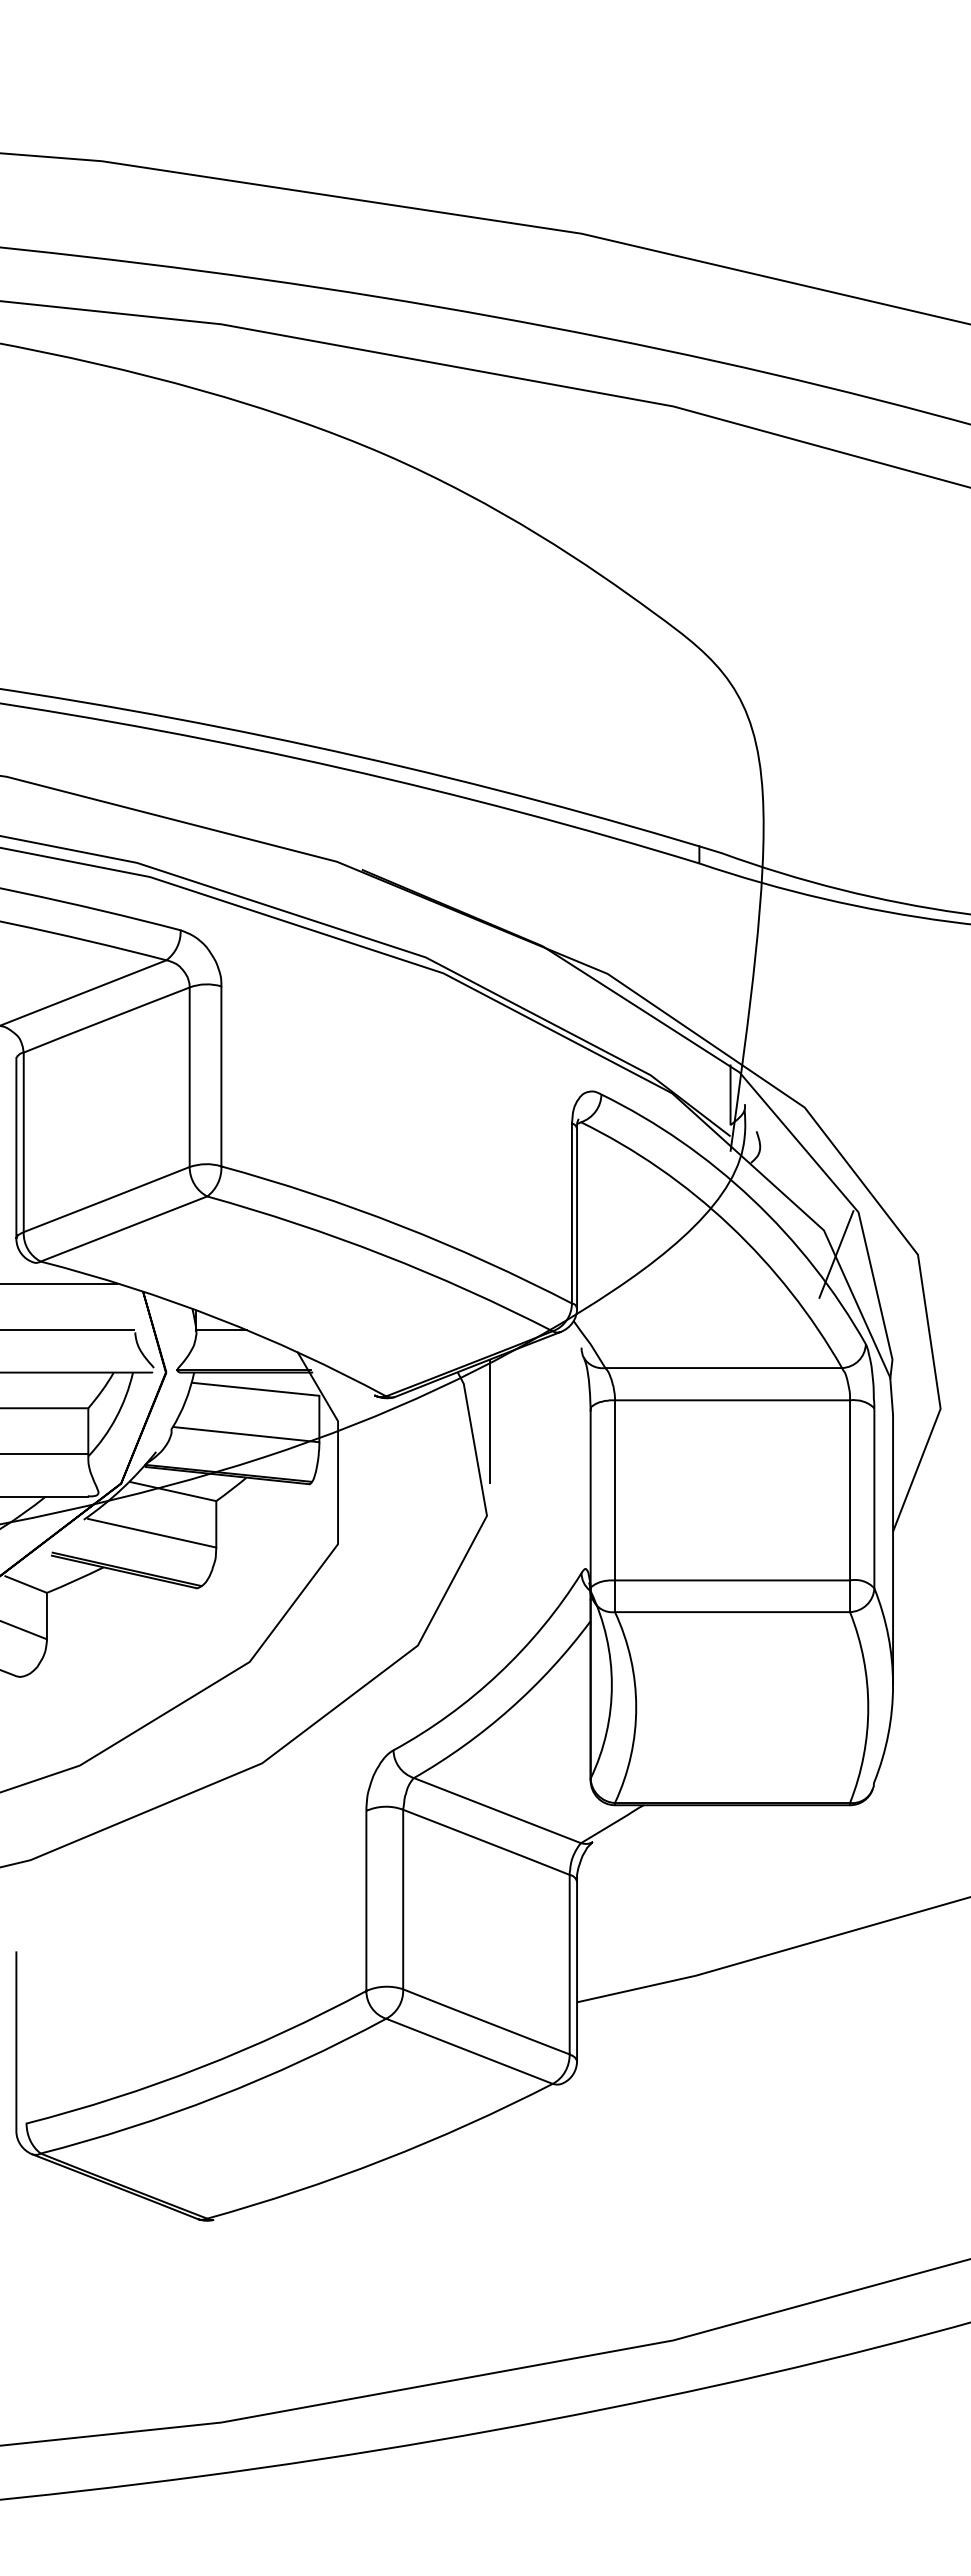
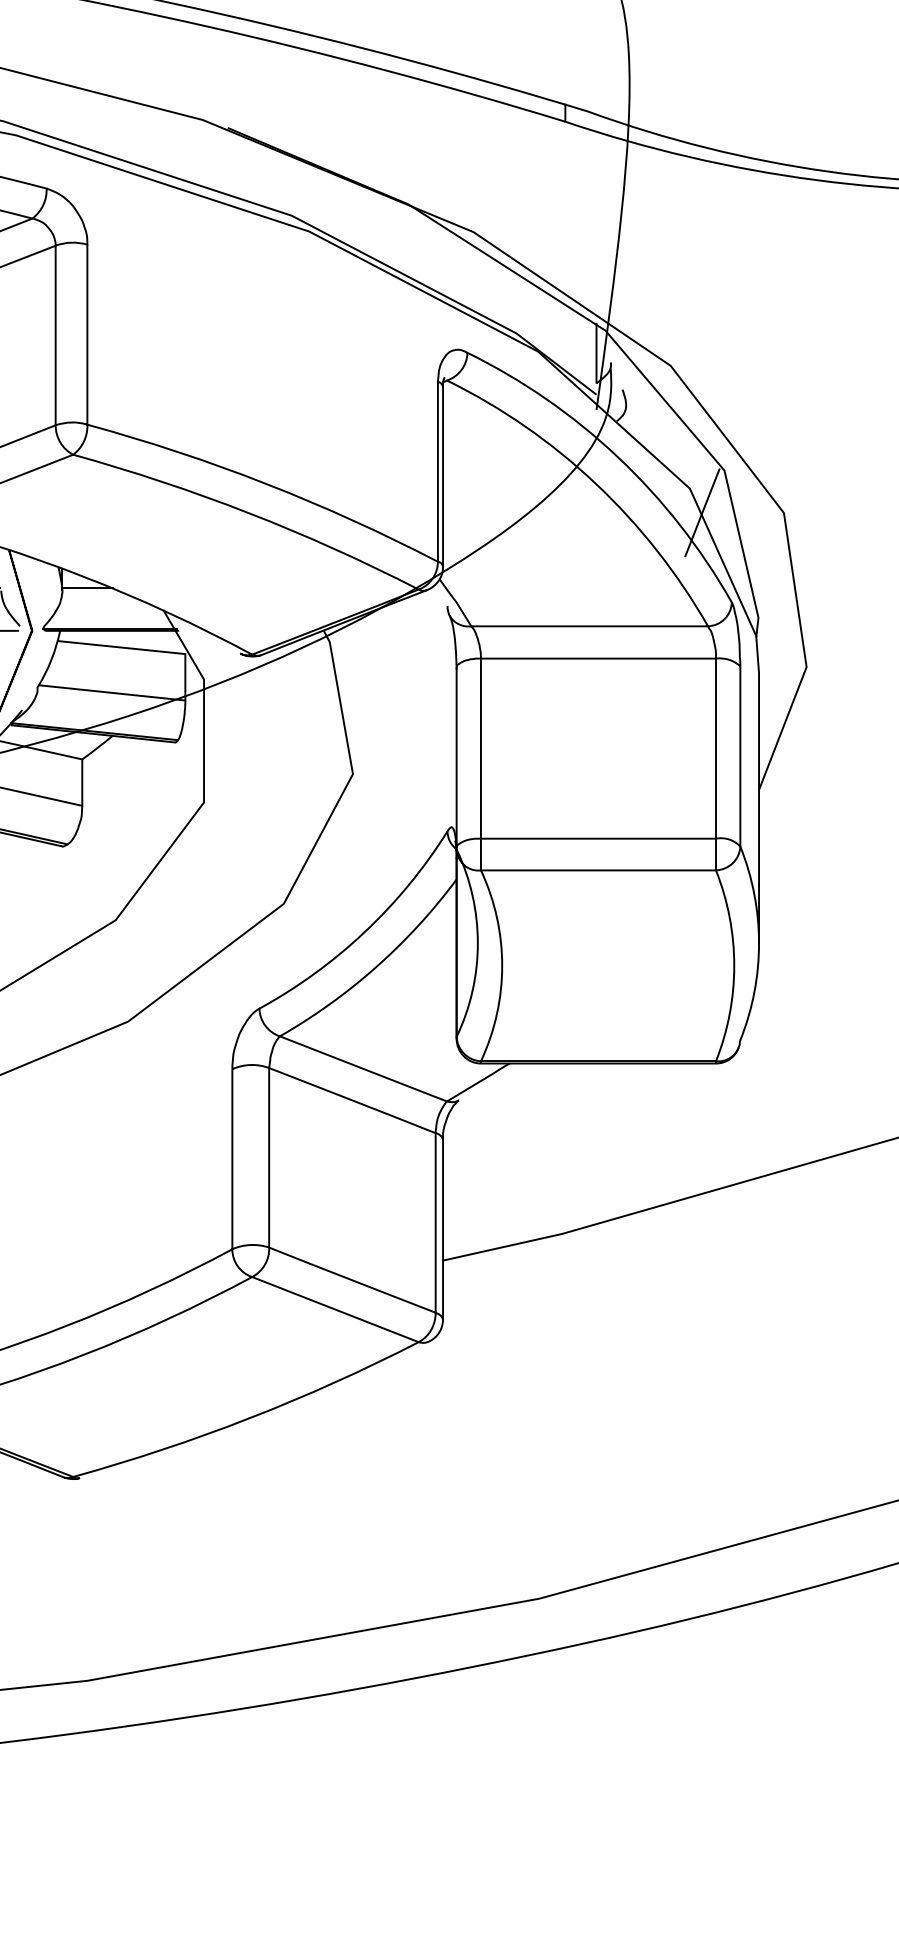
line: (489, 1421) -> (355, 679), removed

